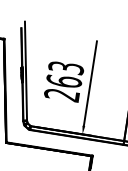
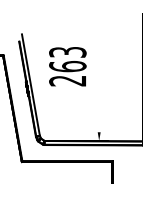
text: (63, 81) -> (67, 66), moved
line: (90, 83) -> (99, 87), removed

